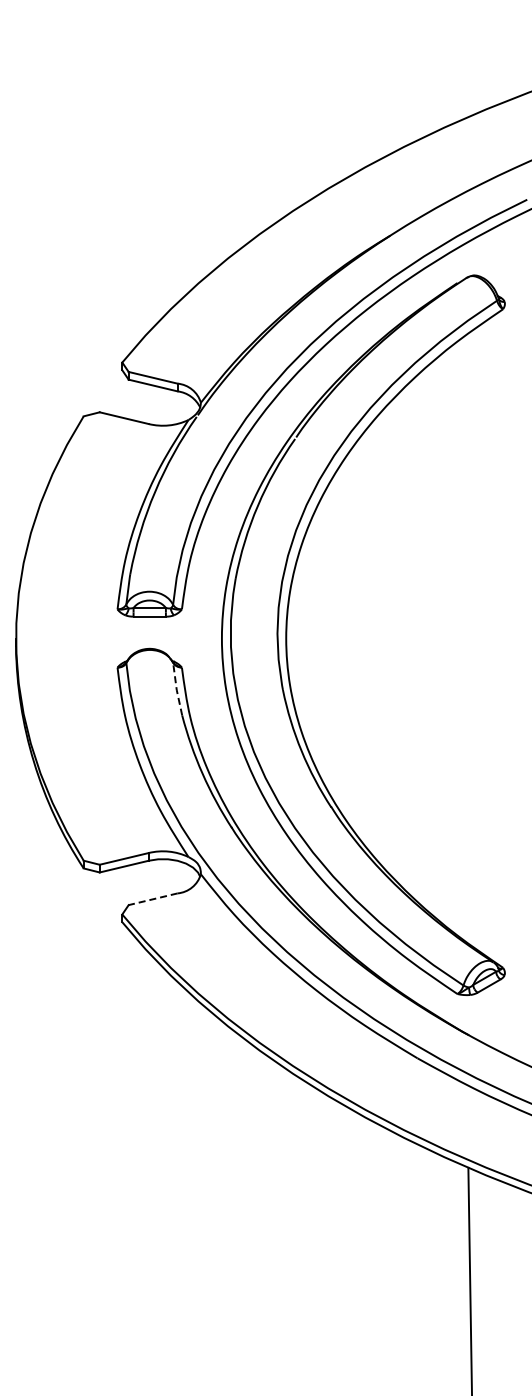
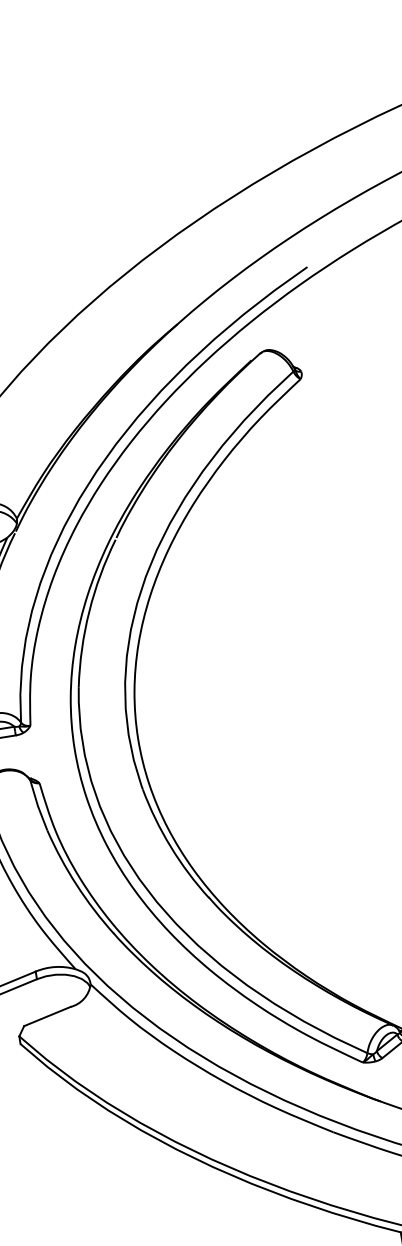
line: (176, 690) -> (37, 806), dashed -> solid
line: (152, 899) -> (46, 1016), dashed -> solid

